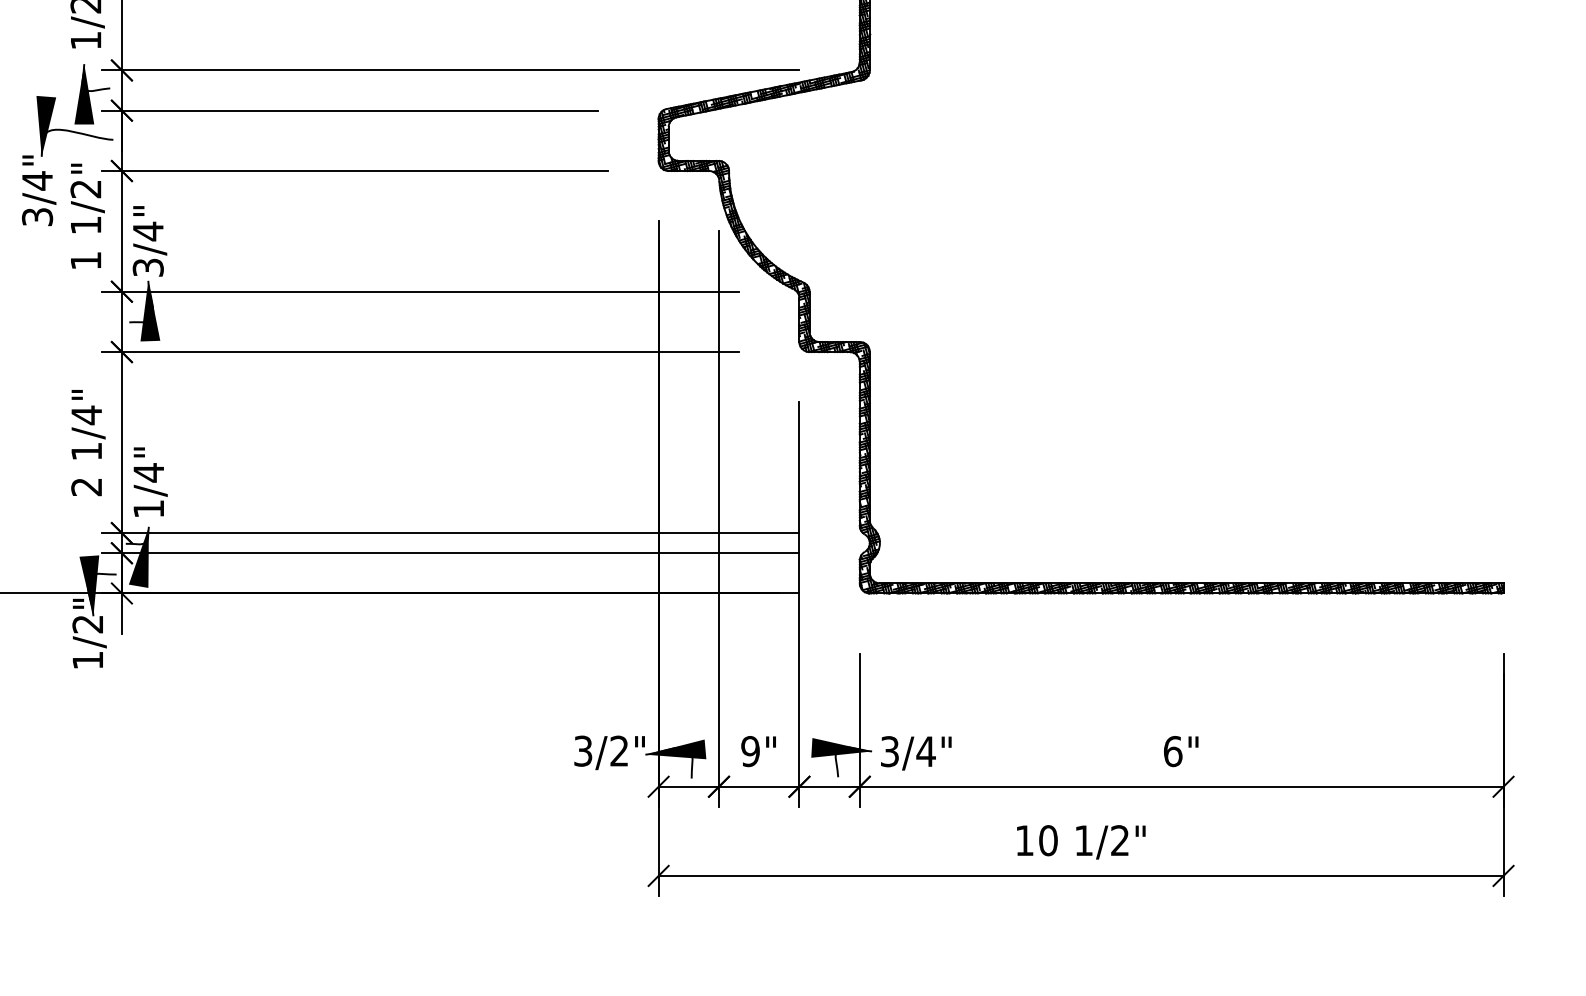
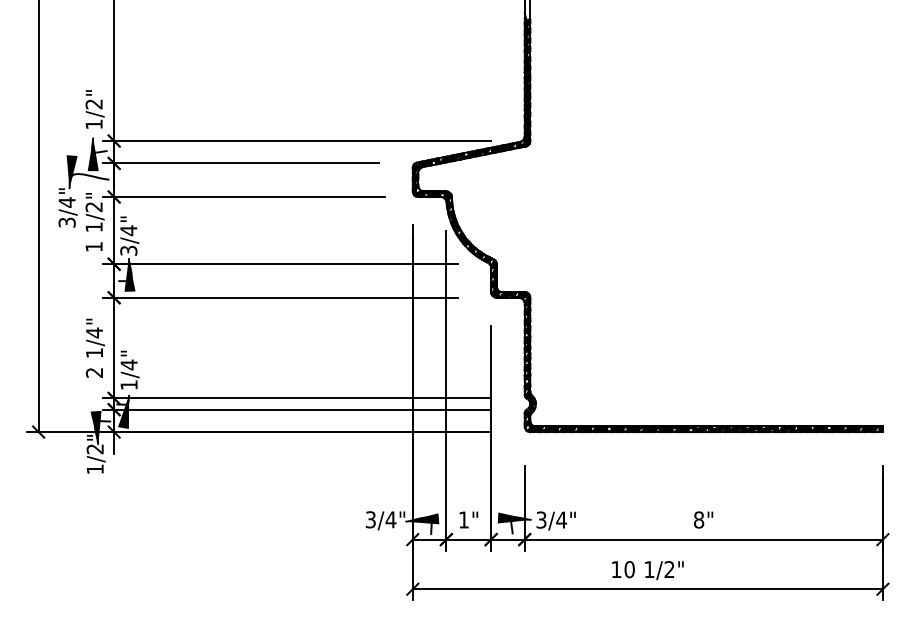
text: (618, 750) -> (390, 519), 3/2" -> 3/4"
text: (749, 750) -> (463, 519), 9" -> 1"
text: (1173, 750) -> (699, 519), 6" -> 8"

